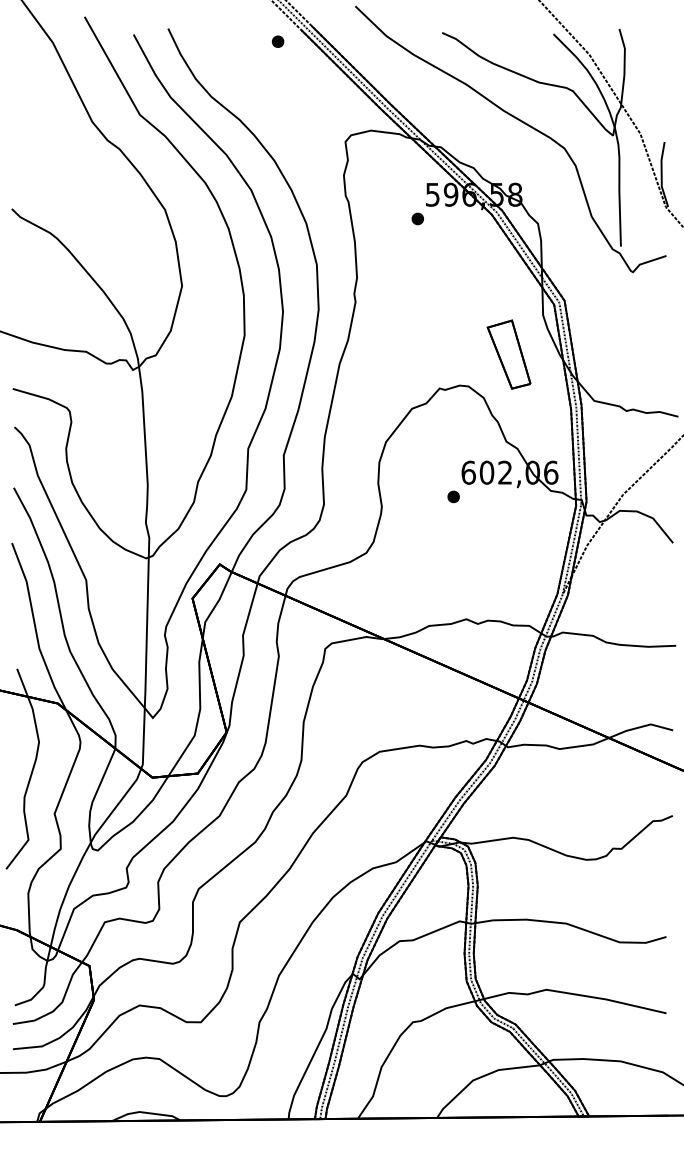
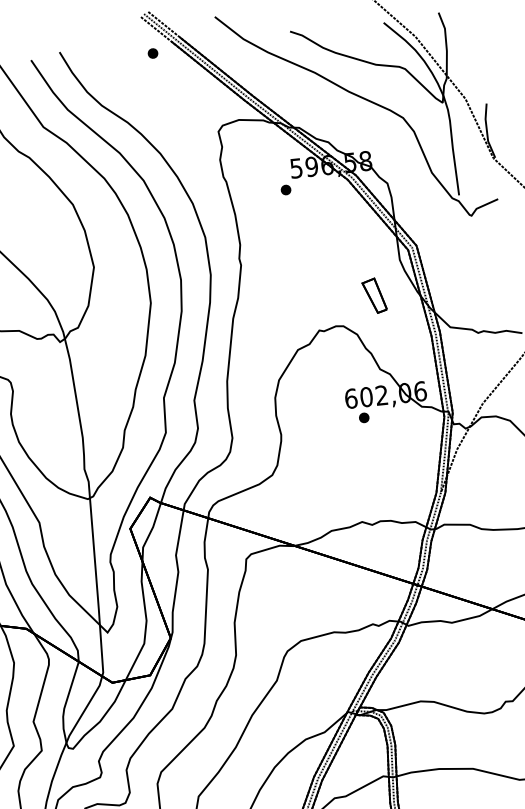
part: (508, 354) -> (374, 295), size x0.6
part: (453, 496) -> (364, 417), moved

